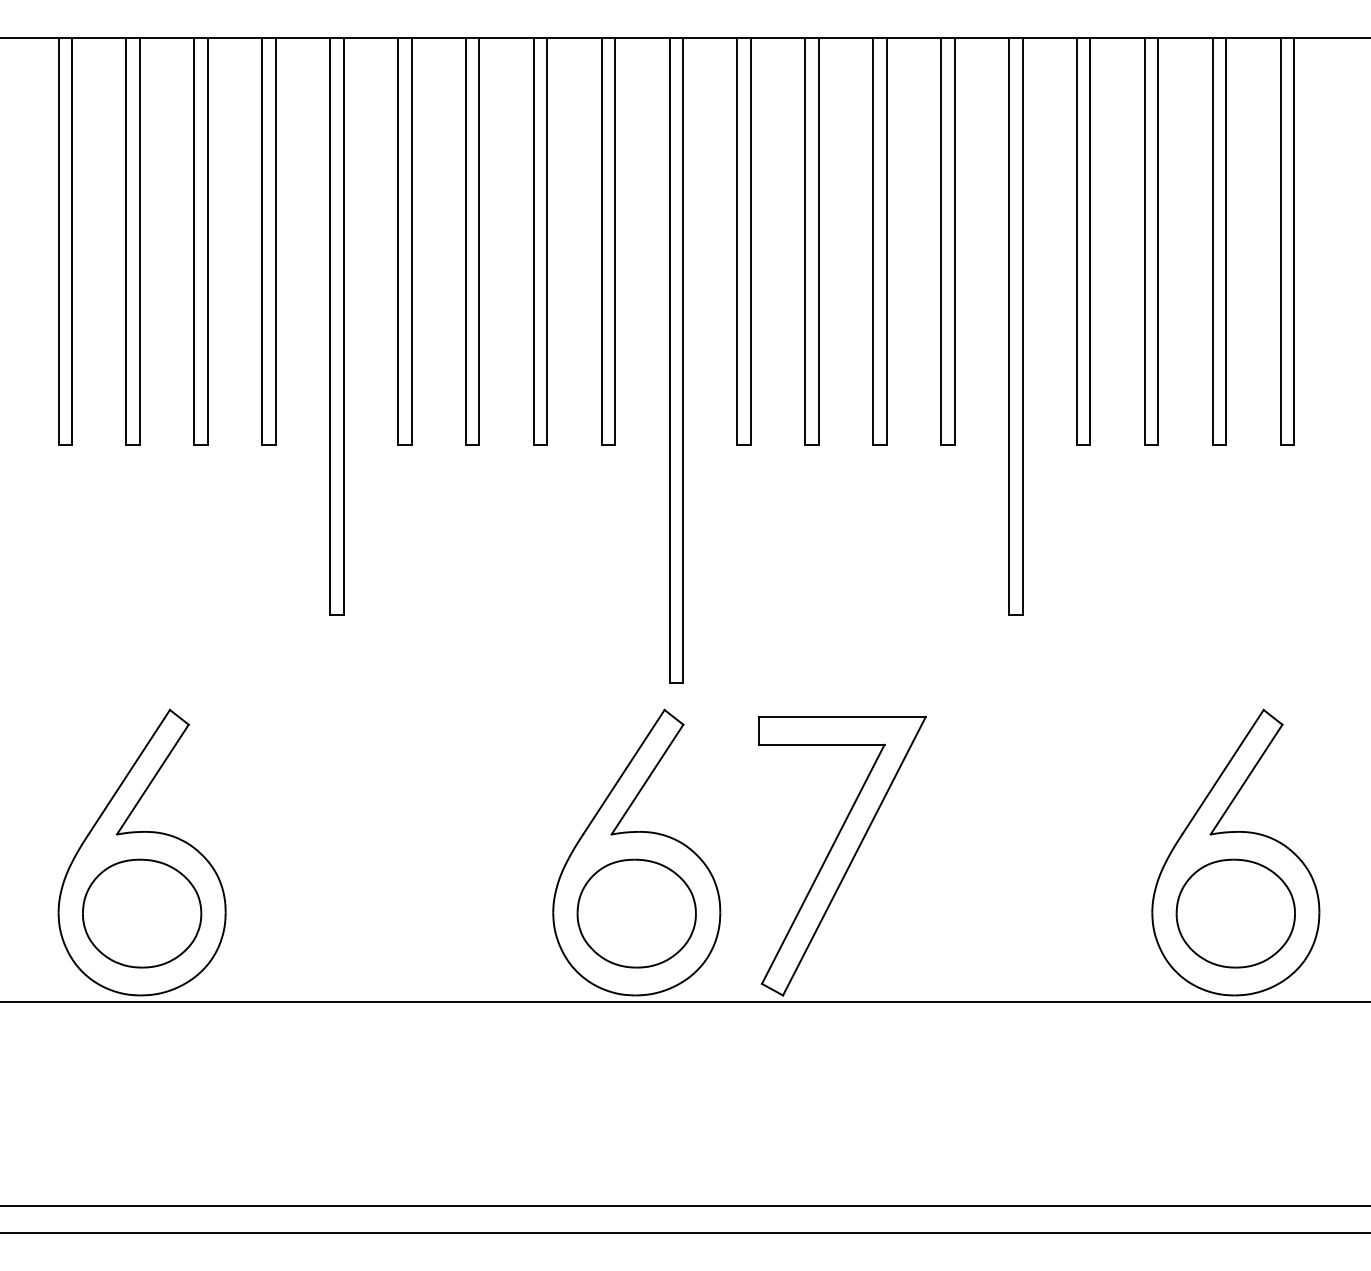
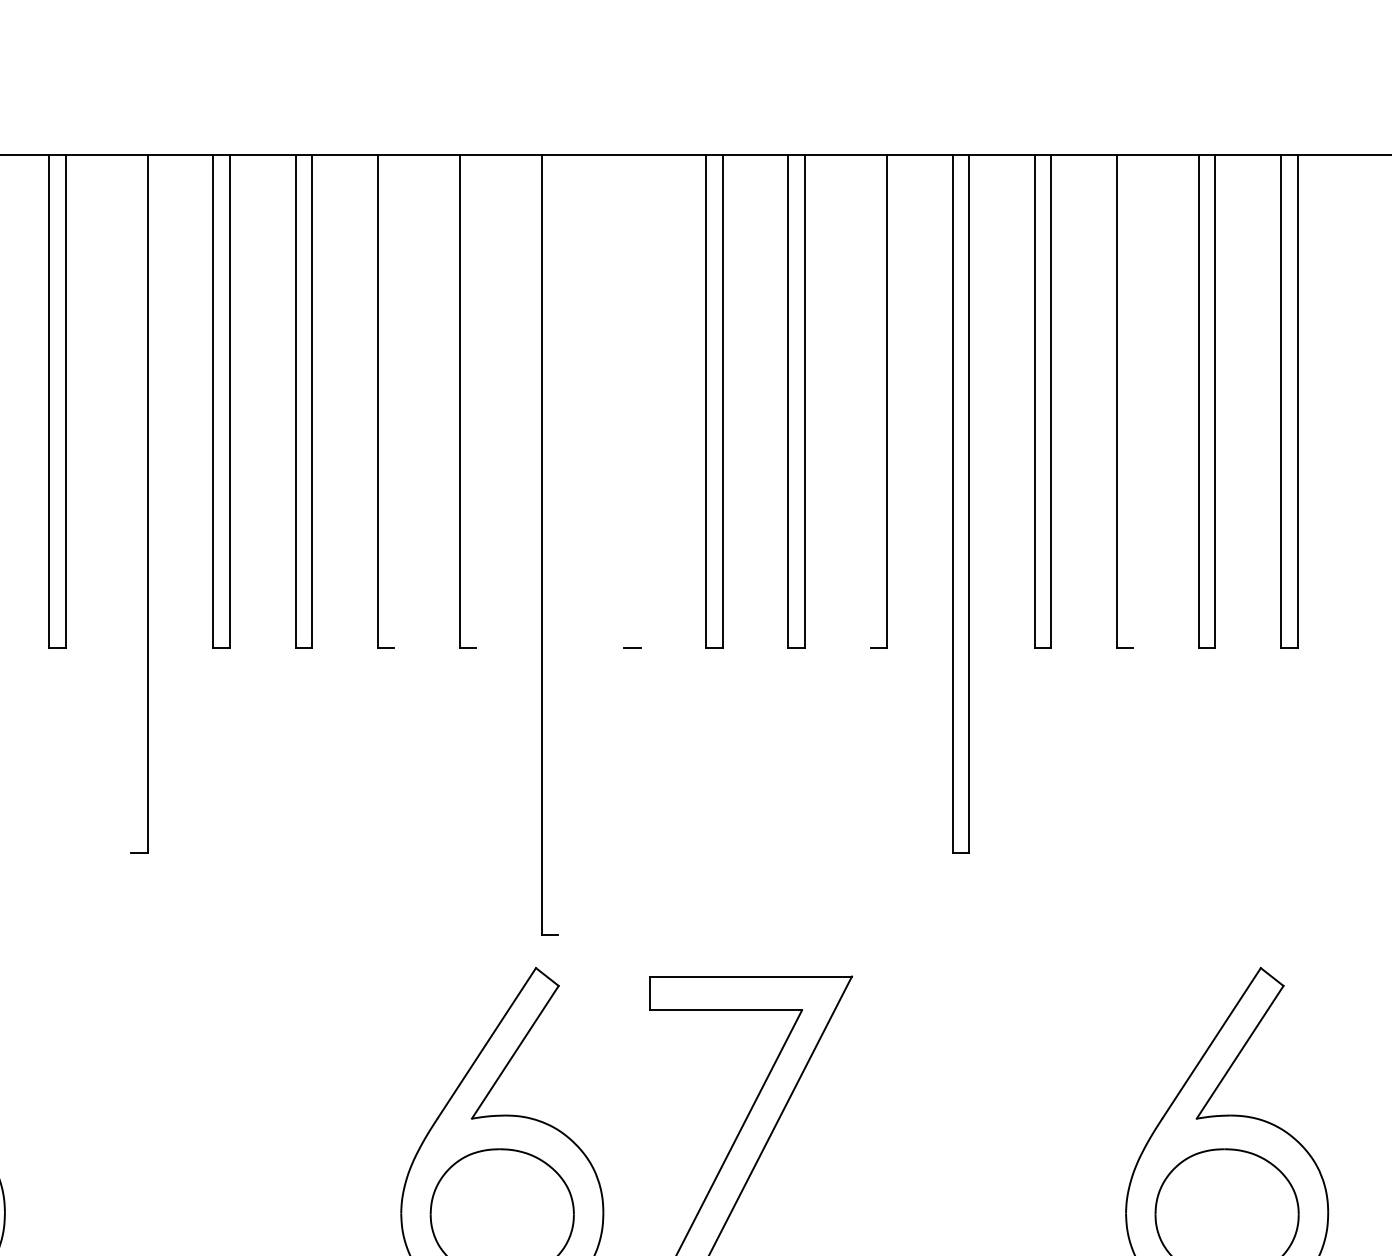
line: (547, 241) -> (394, 401), removed
line: (615, 241) -> (476, 401), removed
line: (737, 241) -> (624, 401), removed
line: (750, 241) -> (639, 401), removed
line: (941, 241) -> (871, 401), removed
line: (1158, 241) -> (1133, 401), removed
line: (330, 326) -> (131, 504), removed
line: (683, 360) -> (558, 545), removed

